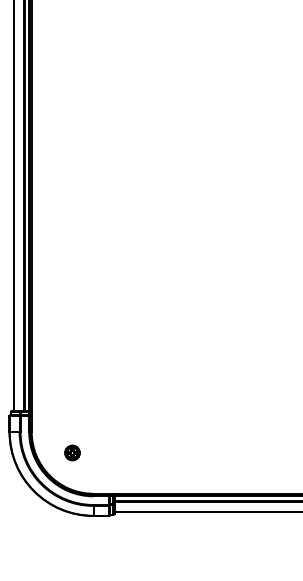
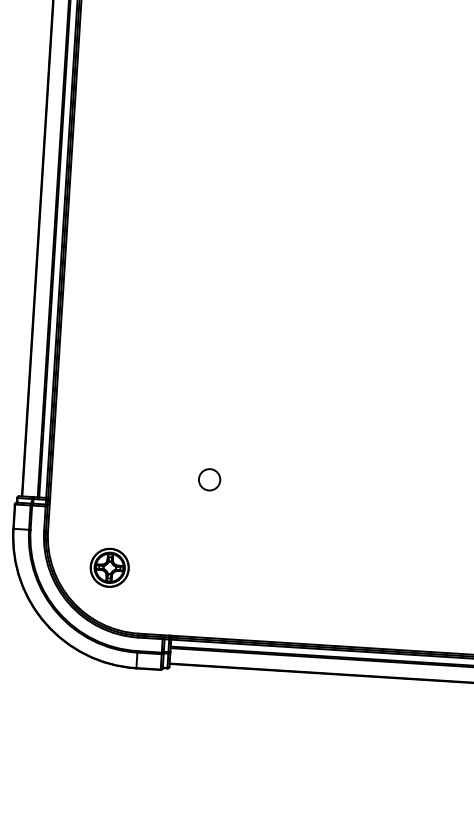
circle: (132, 392) -> (209, 479), added
part: (72, 452) -> (109, 567), size x1.67

